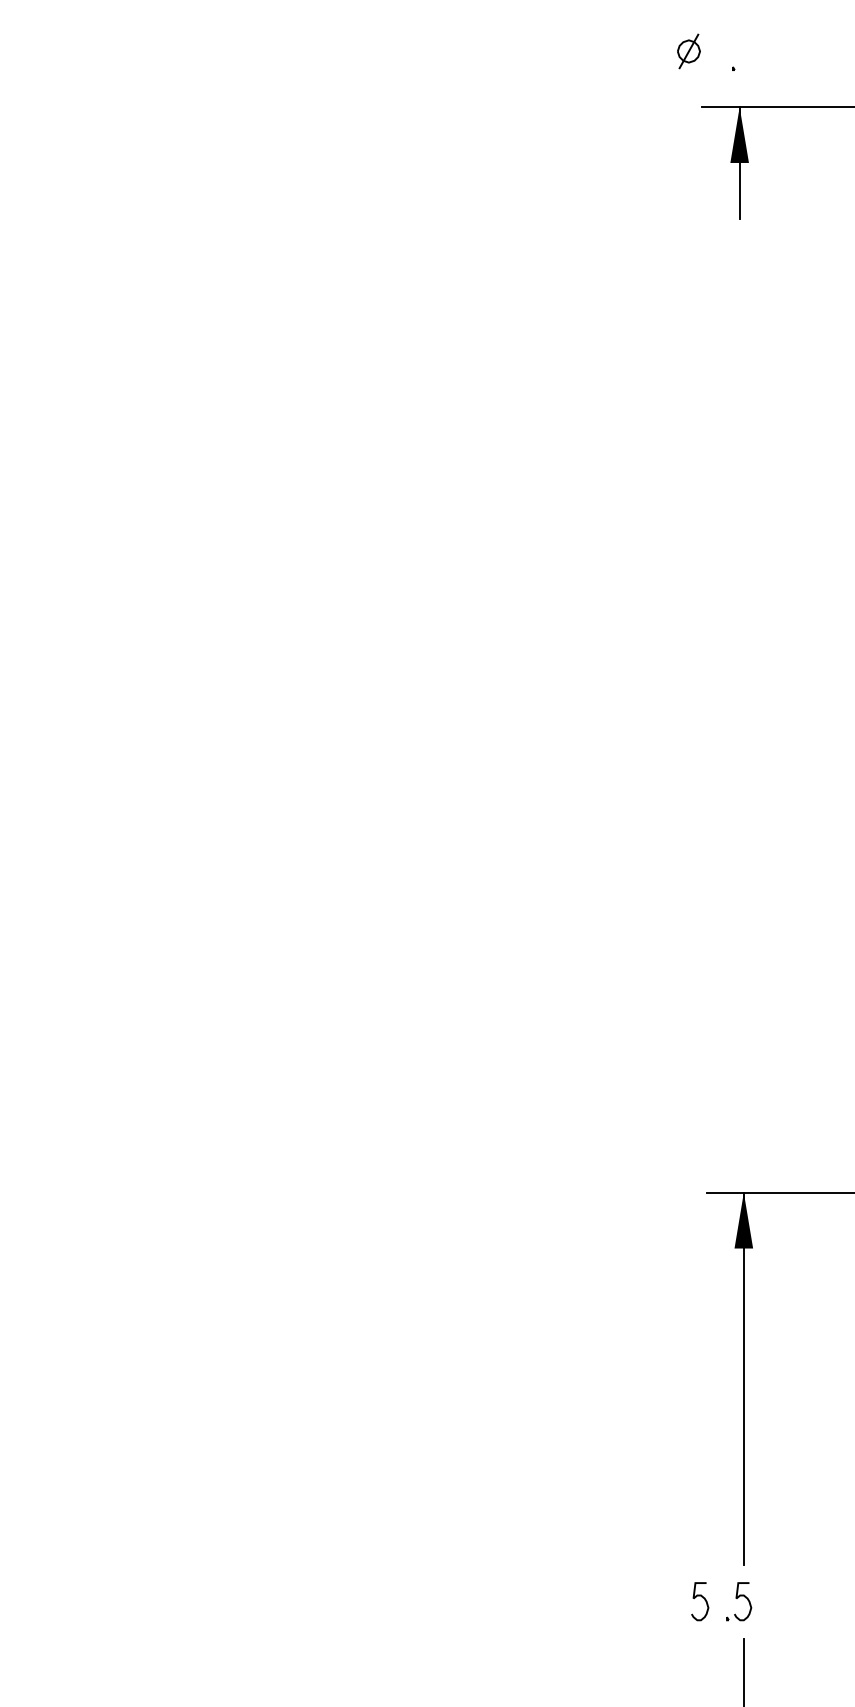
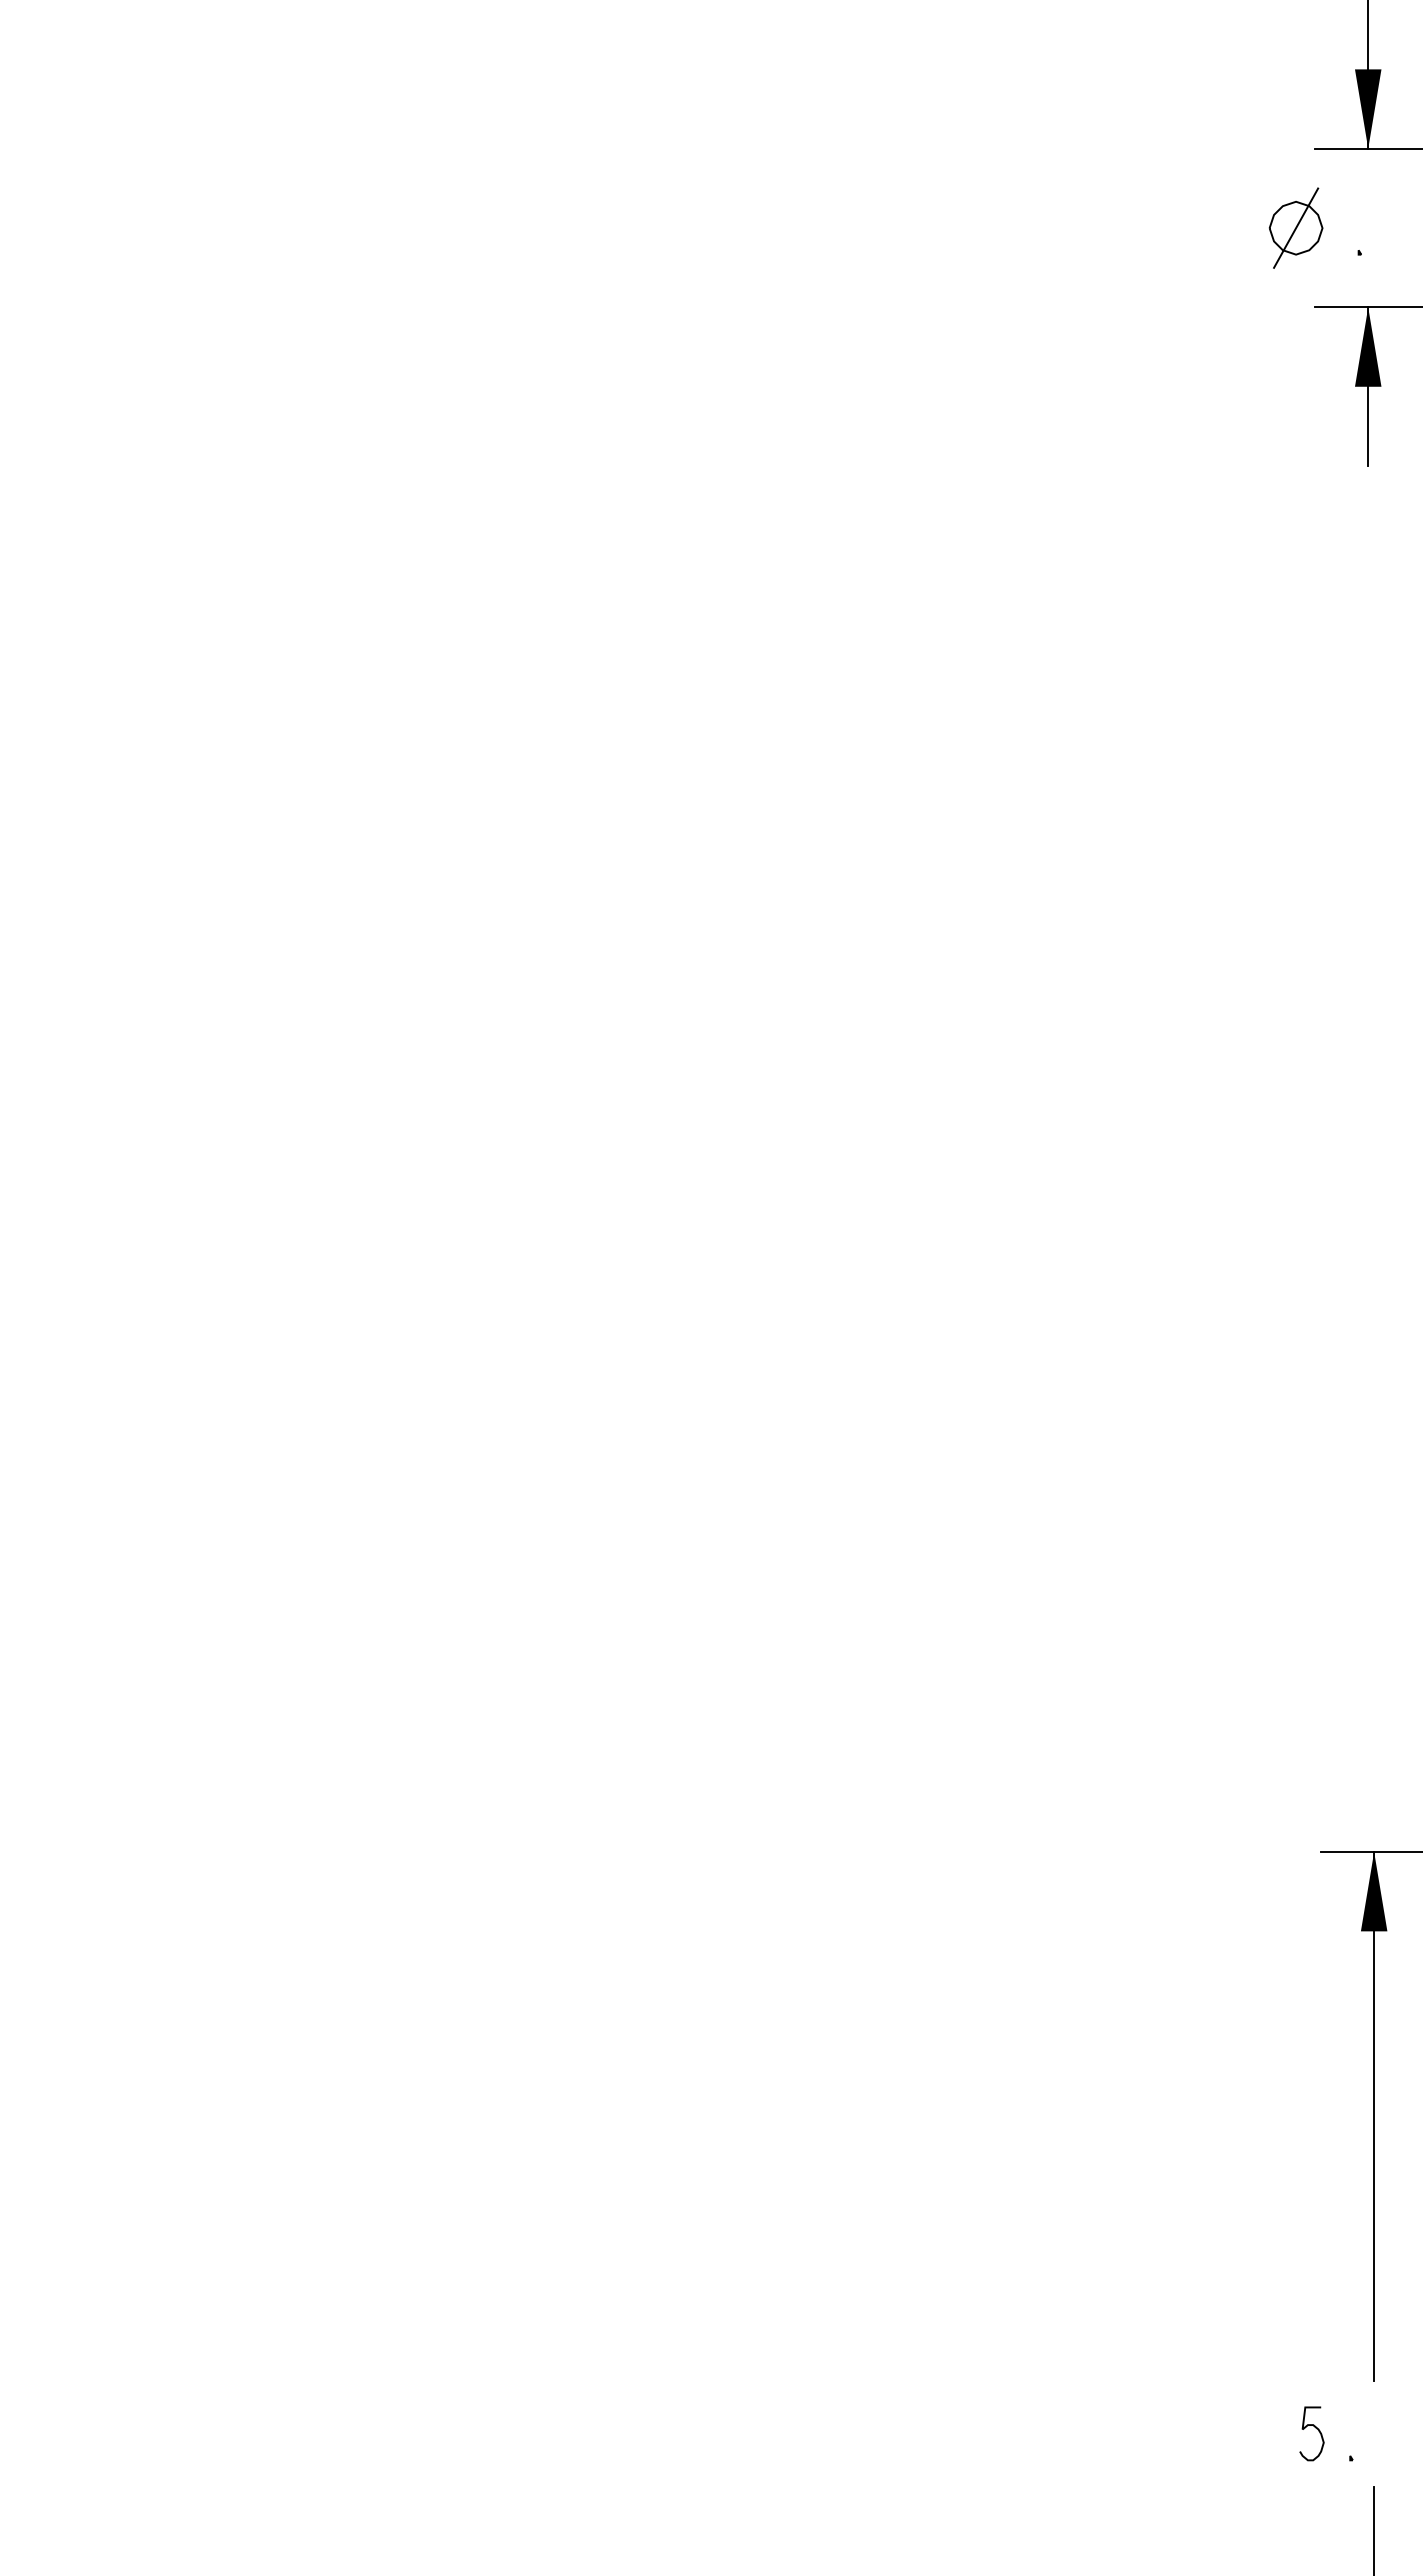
part: (688, 51) -> (1295, 227), size x1.67
curve: (745, 1597) -> (1376, 2428), removed

